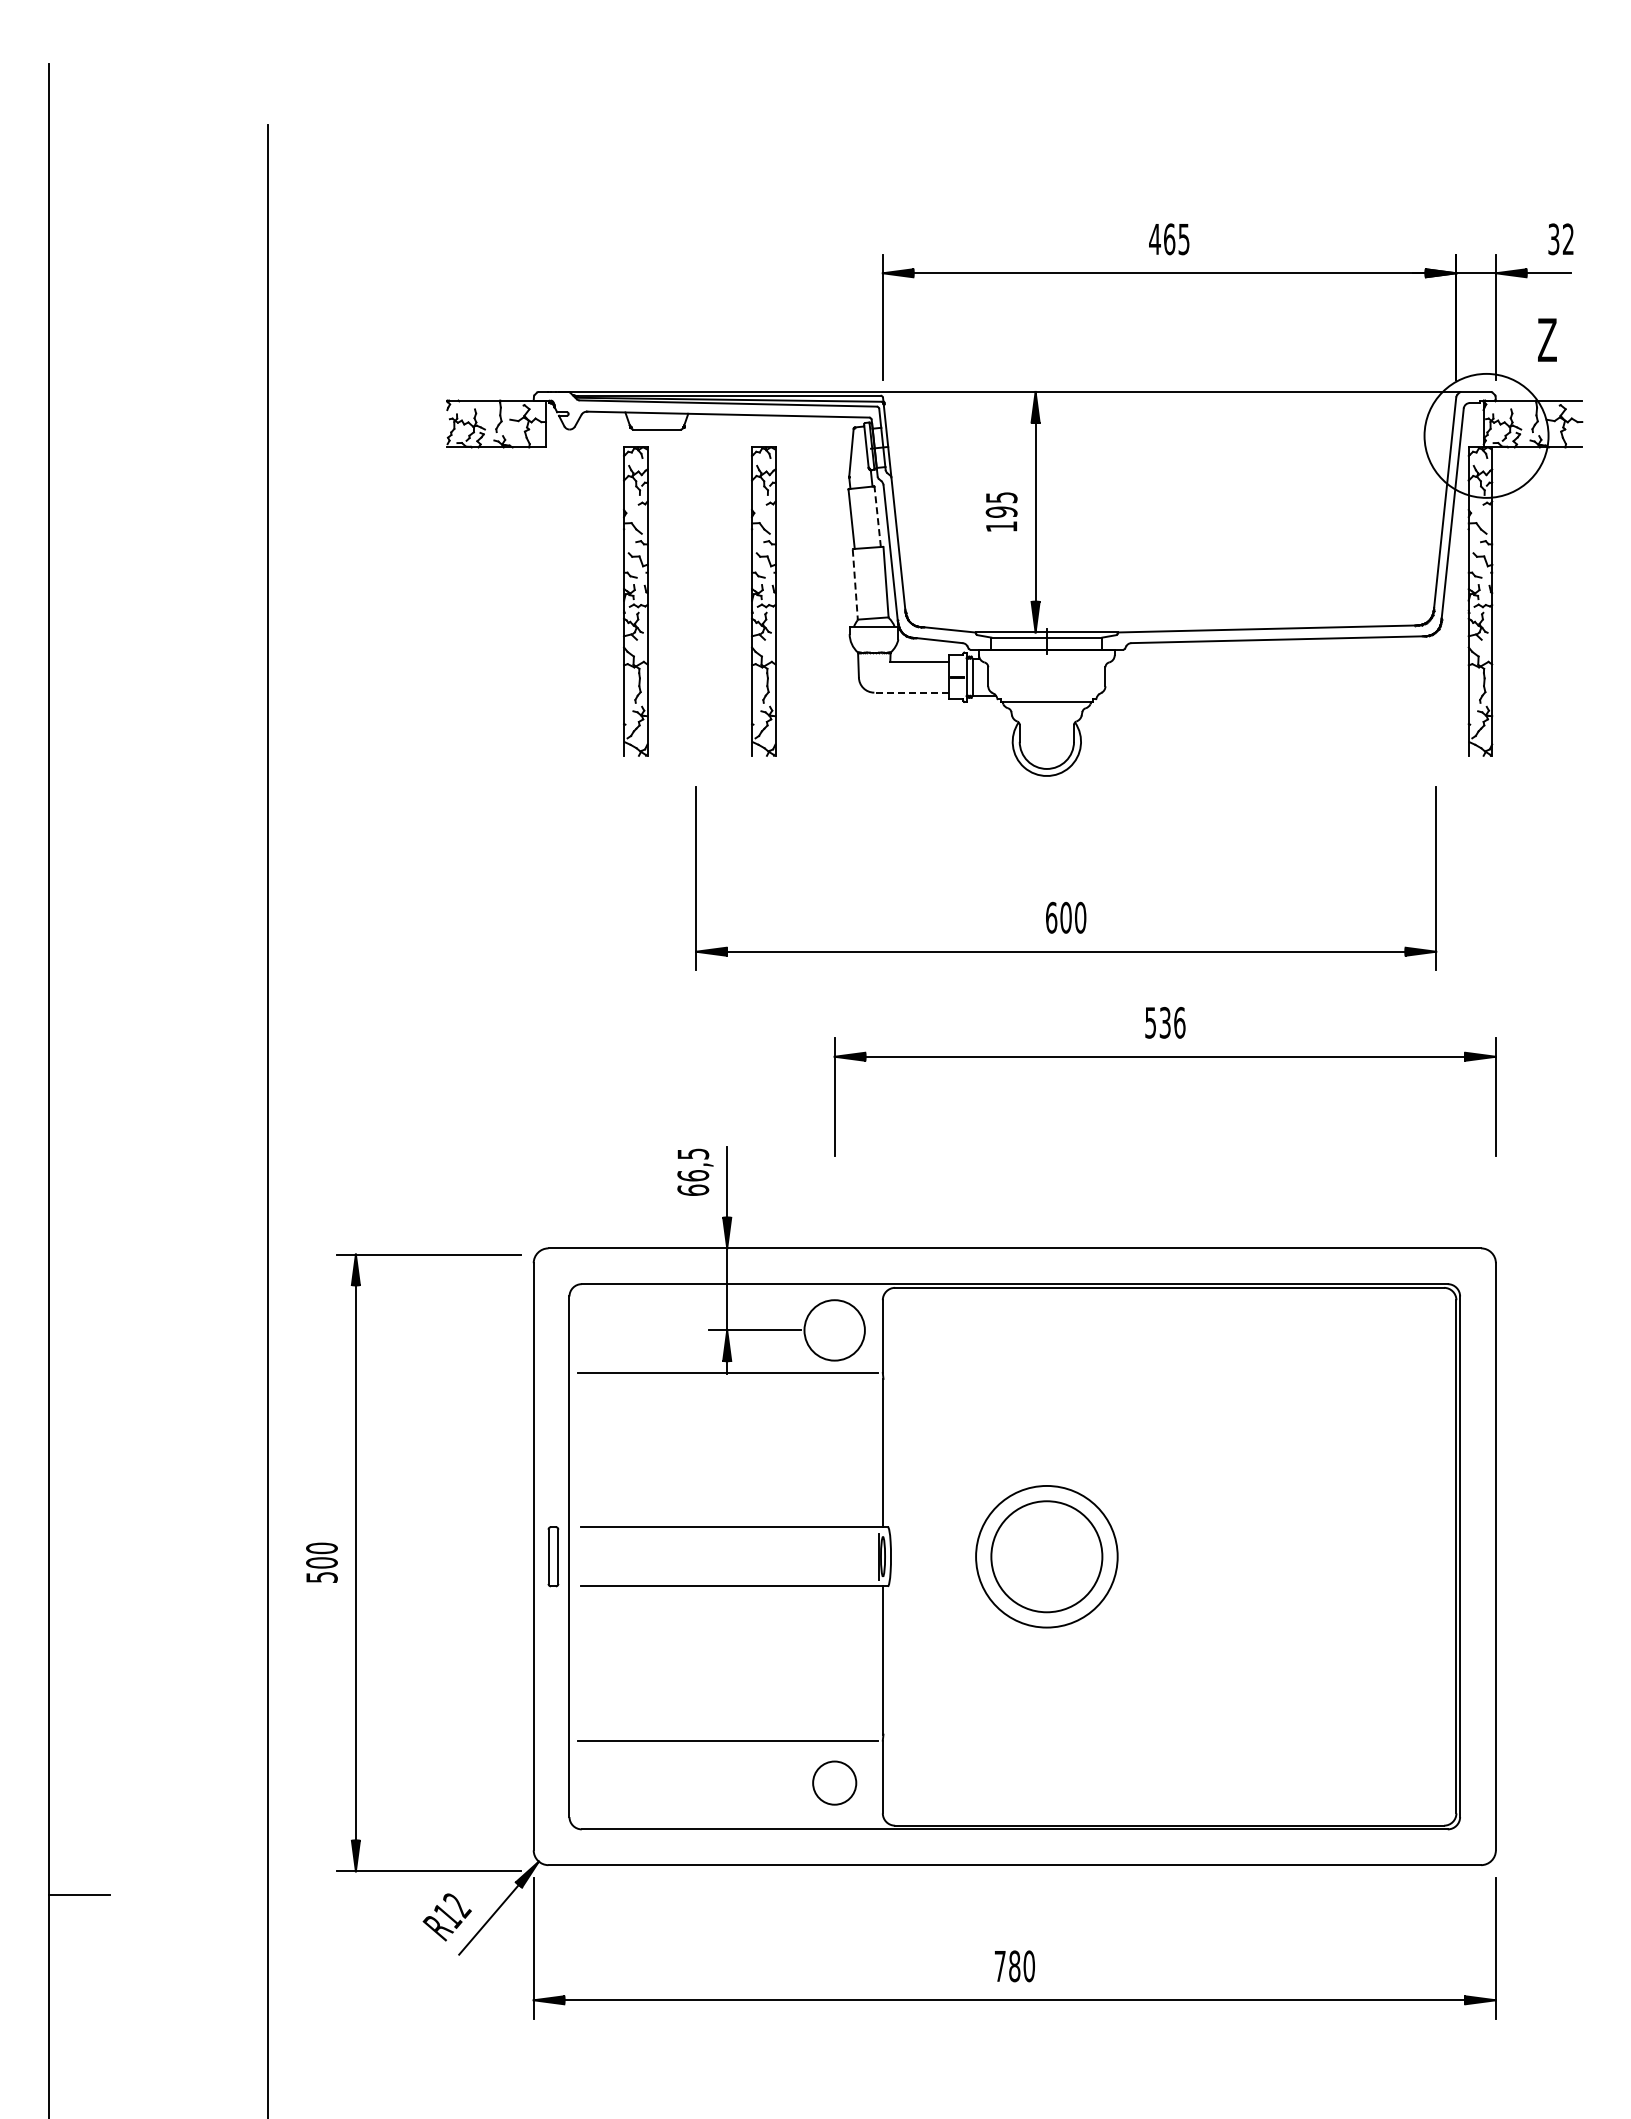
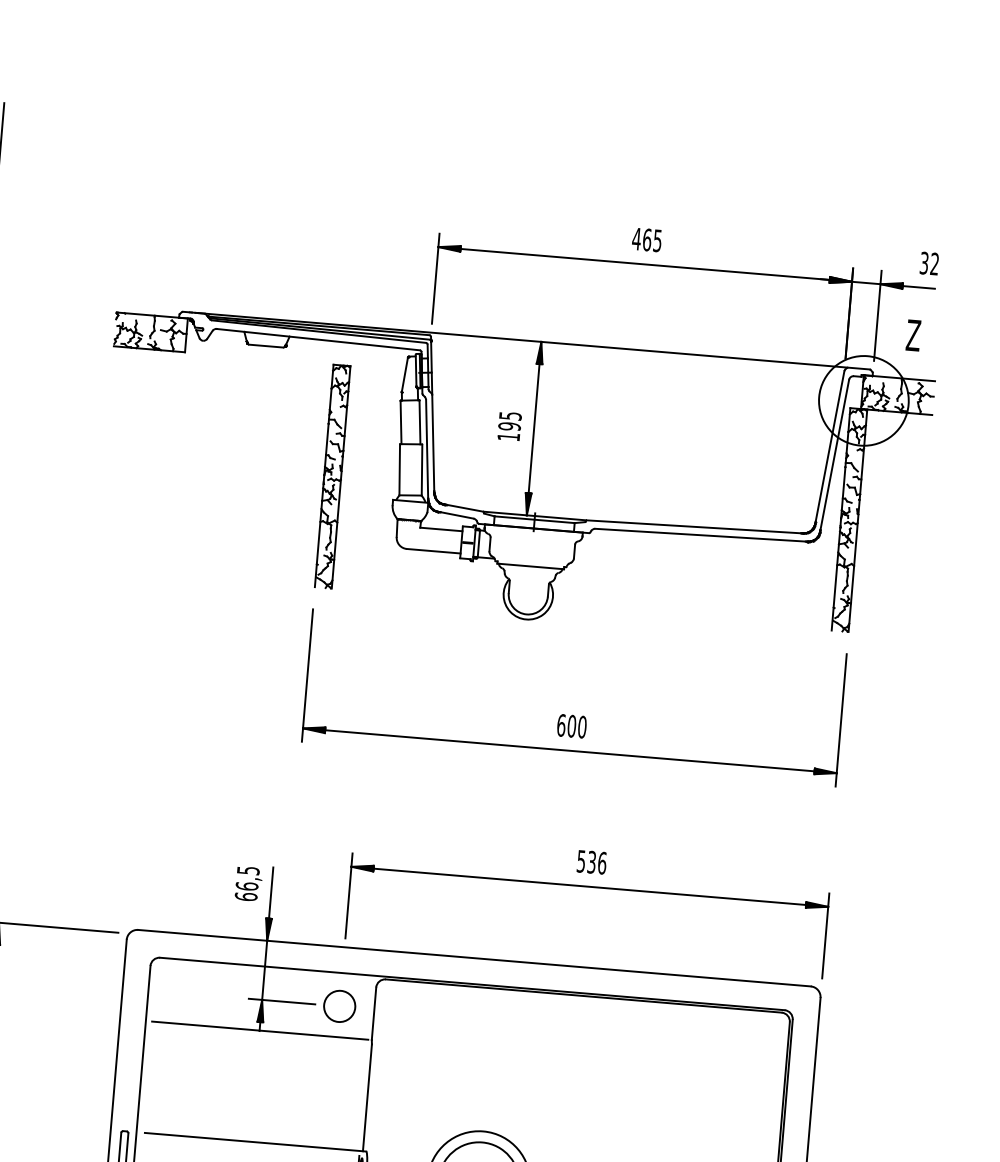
line: (877, 516) -> (419, 422), dashed -> solid
line: (855, 585) -> (399, 470), dashed -> solid
part: (635, 601) -> (240, 468), removed
line: (911, 692) -> (433, 551), dashed -> solid
part: (1066, 902) -> (573, 715), moved
part: (1164, 1057) -> (589, 887), moved
circle: (834, 1330) -> (339, 1006), size x0.71

